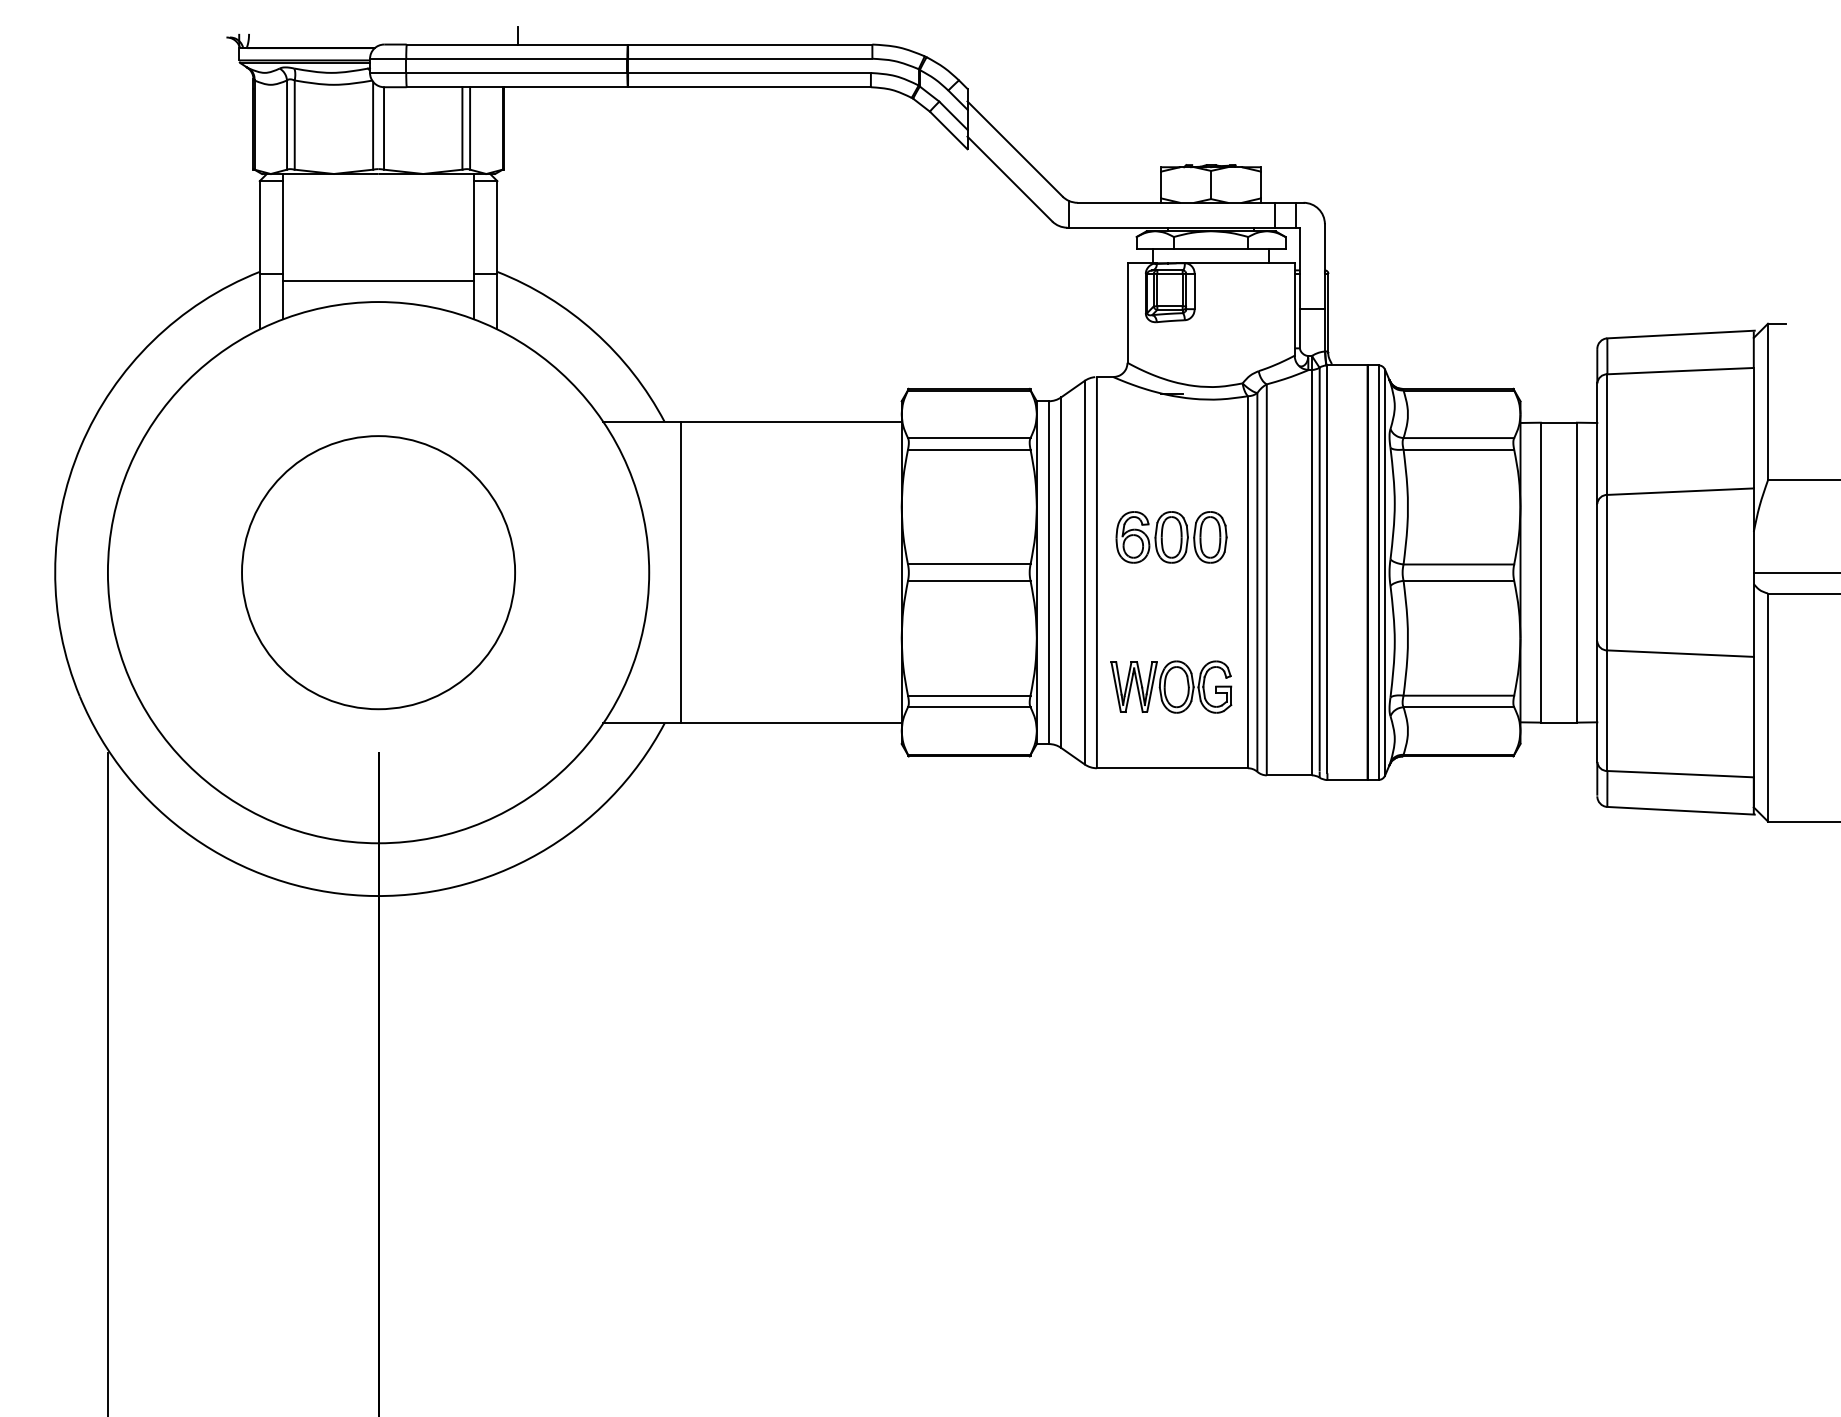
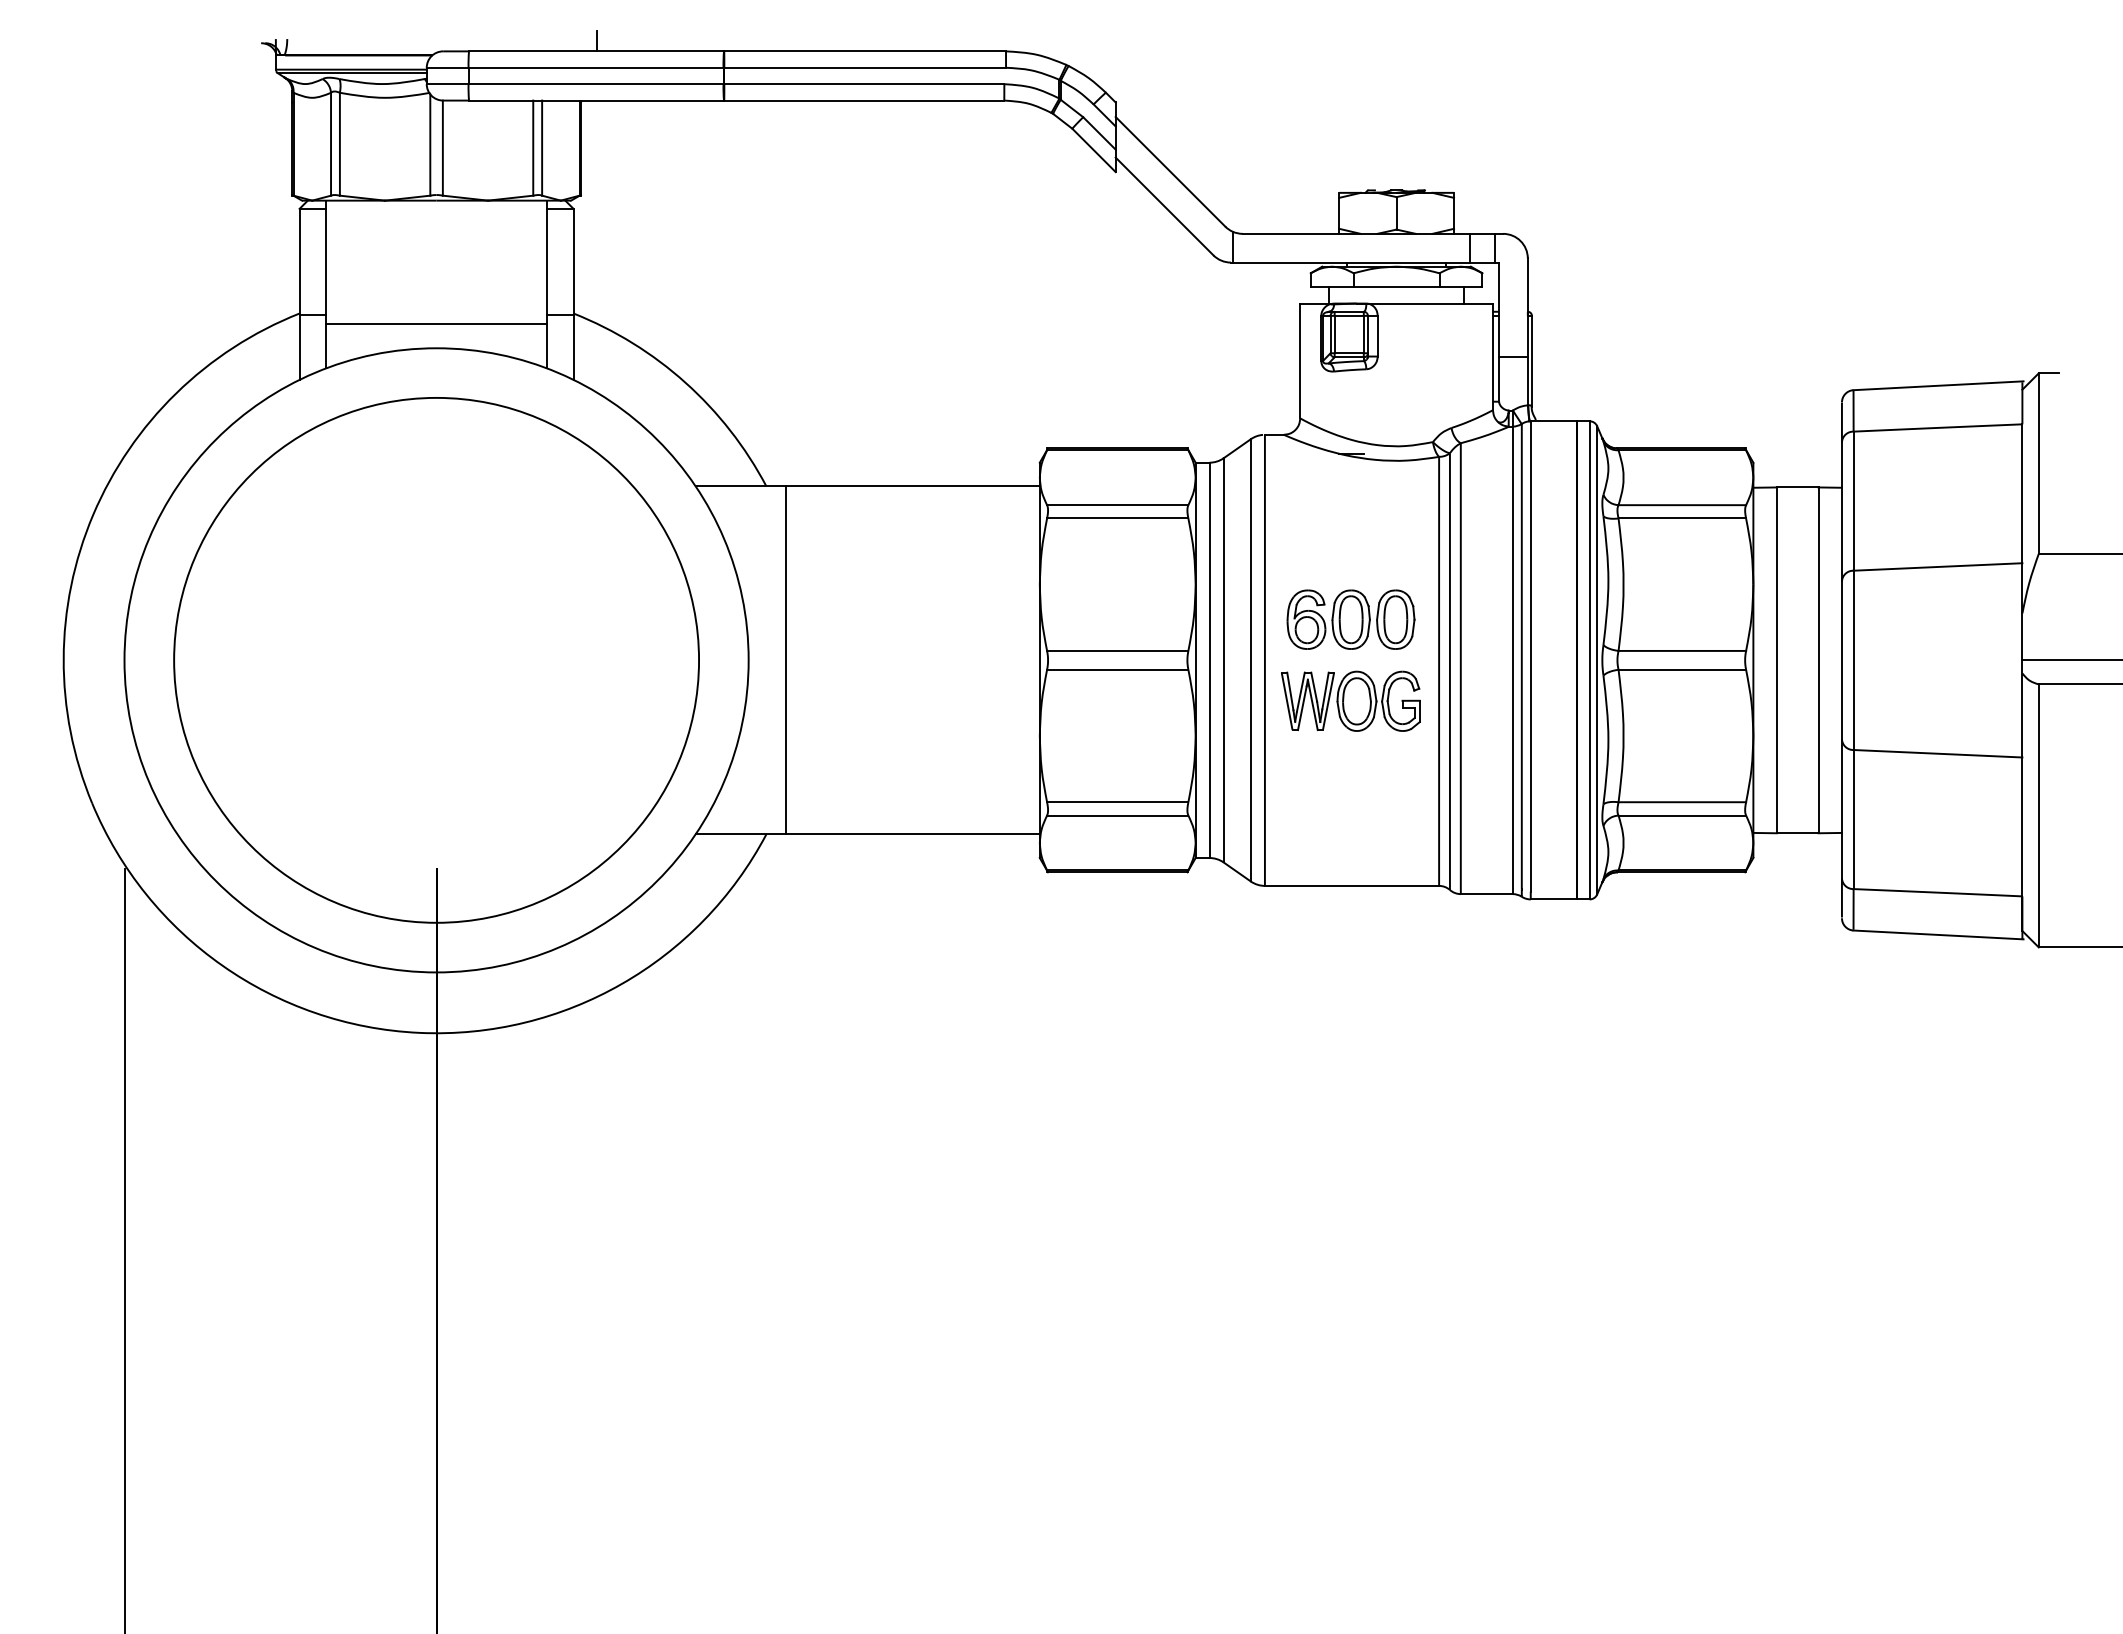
circle: (378, 571) -> (436, 659), size x1.67
part: (1171, 686) -> (1350, 700), moved

